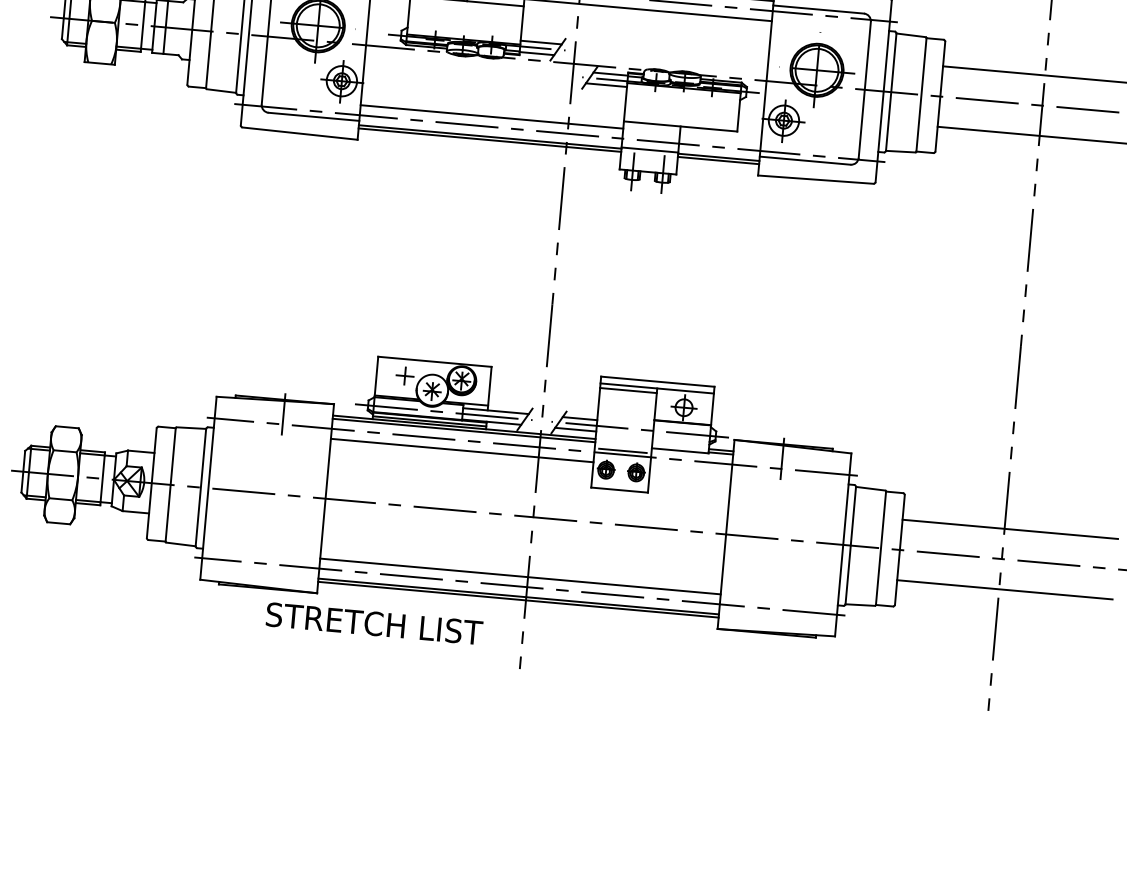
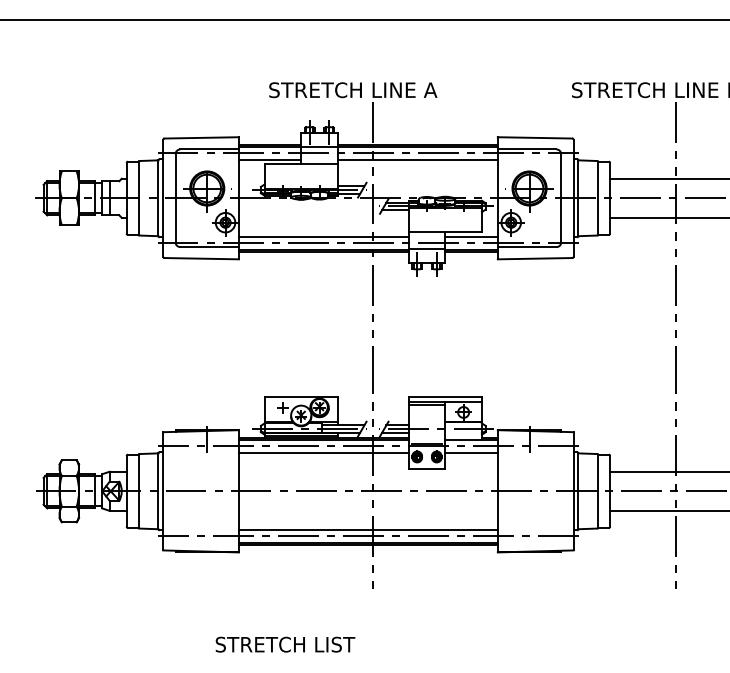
line: (720, 136) -> (471, 236), added
line: (690, 470) -> (471, 452), added
text: (374, 623) -> (285, 644), moved

